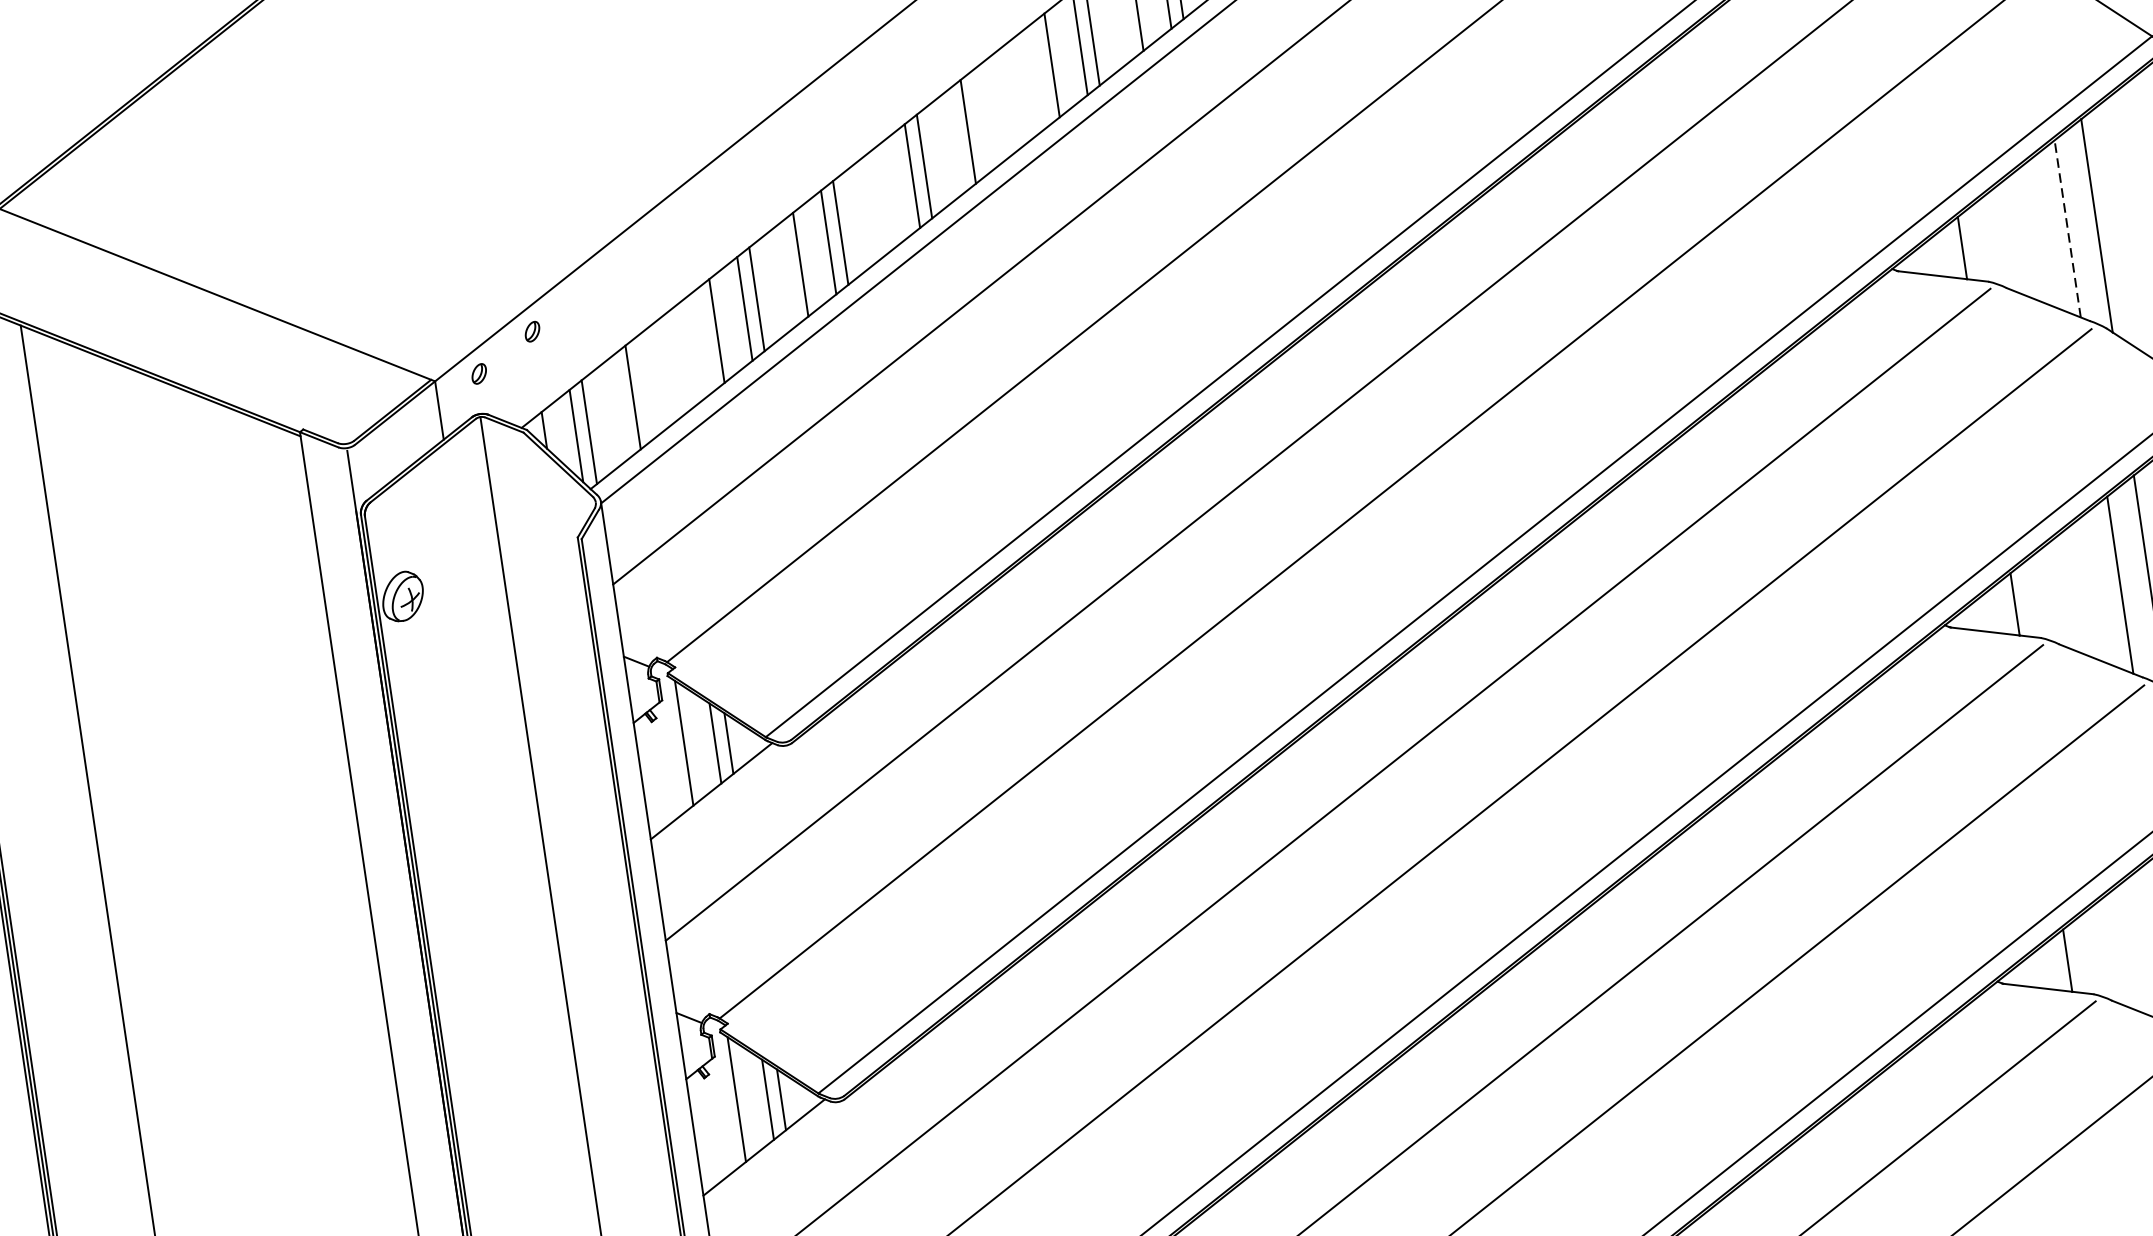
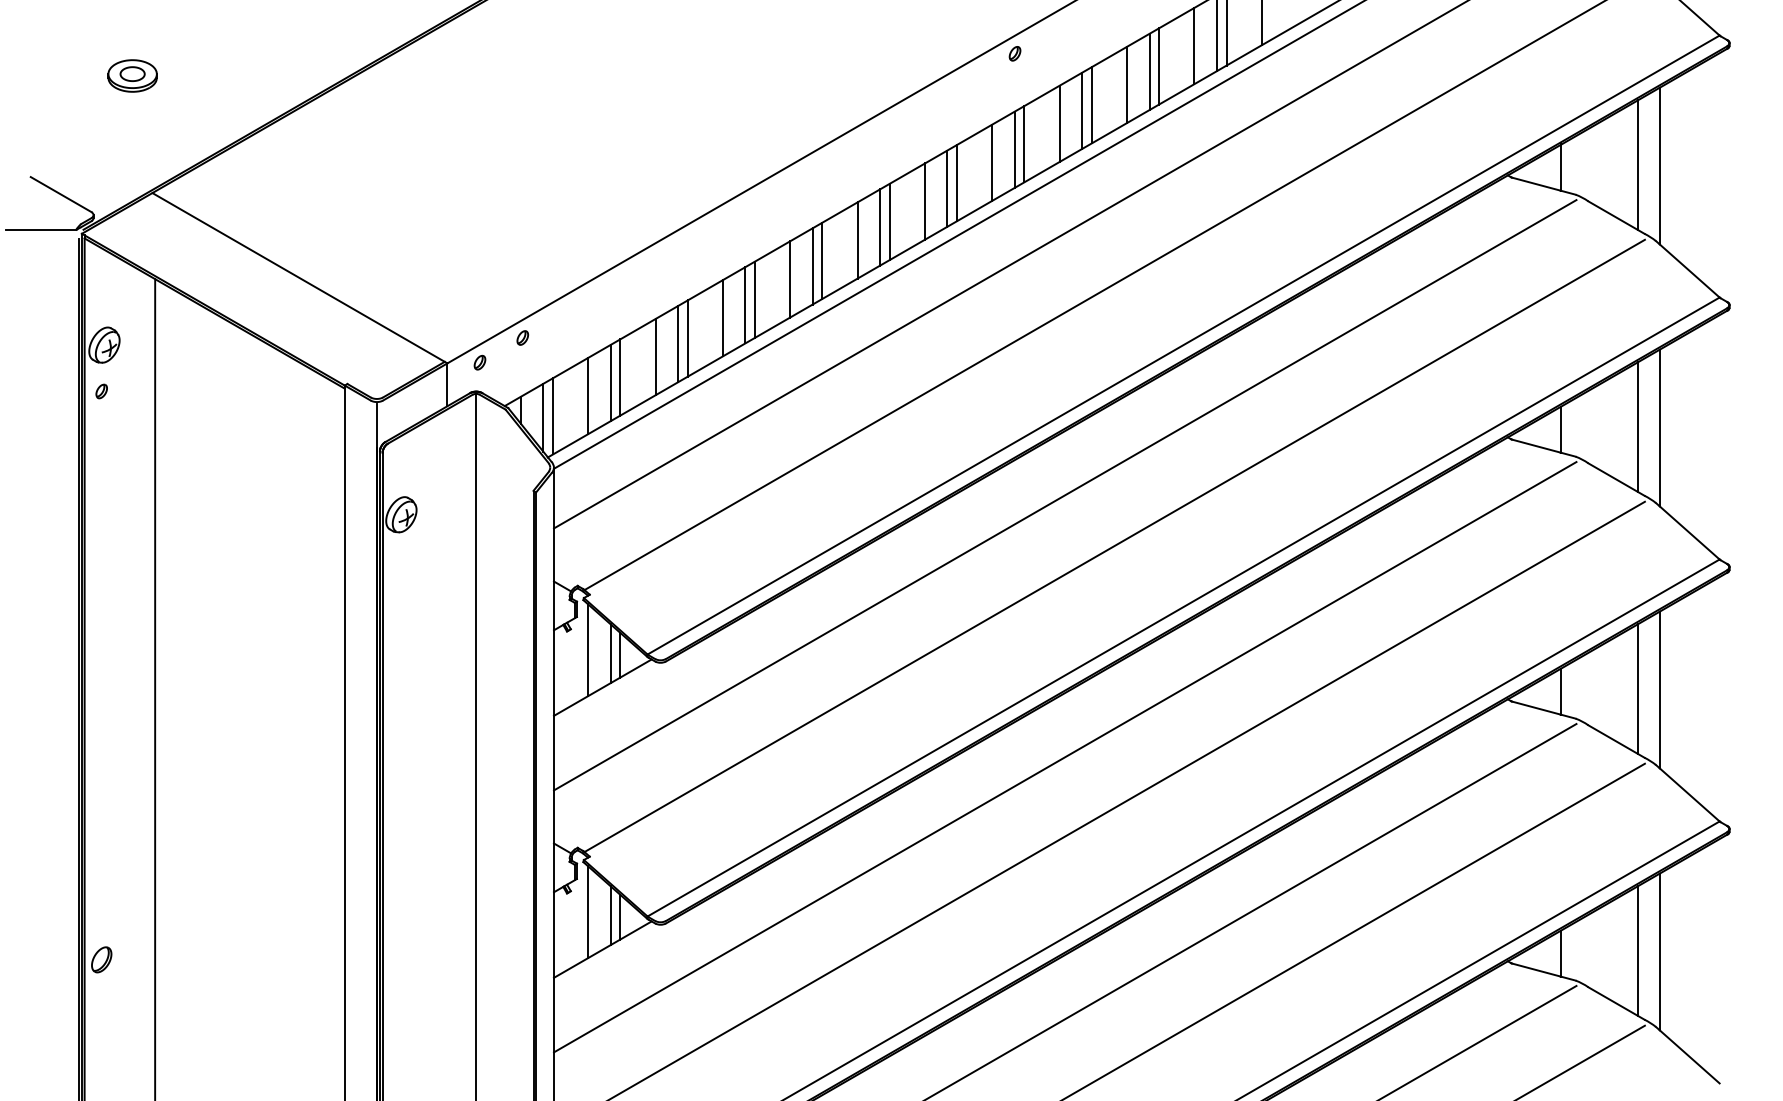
line: (1007, 99) -> (889, 221), added
line: (996, 109) -> (880, 227), added
line: (884, 198) -> (790, 279), added
line: (2067, 228) -> (1638, 426), dashed -> solid
line: (673, 365) -> (620, 377), added
line: (660, 374) -> (610, 382), added

